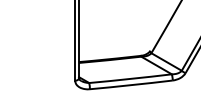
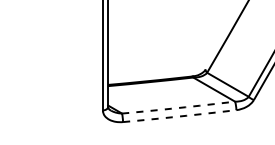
arc: (130, 79) -> (178, 108), solid -> dashed
arc: (131, 85) -> (179, 116), solid -> dashed

